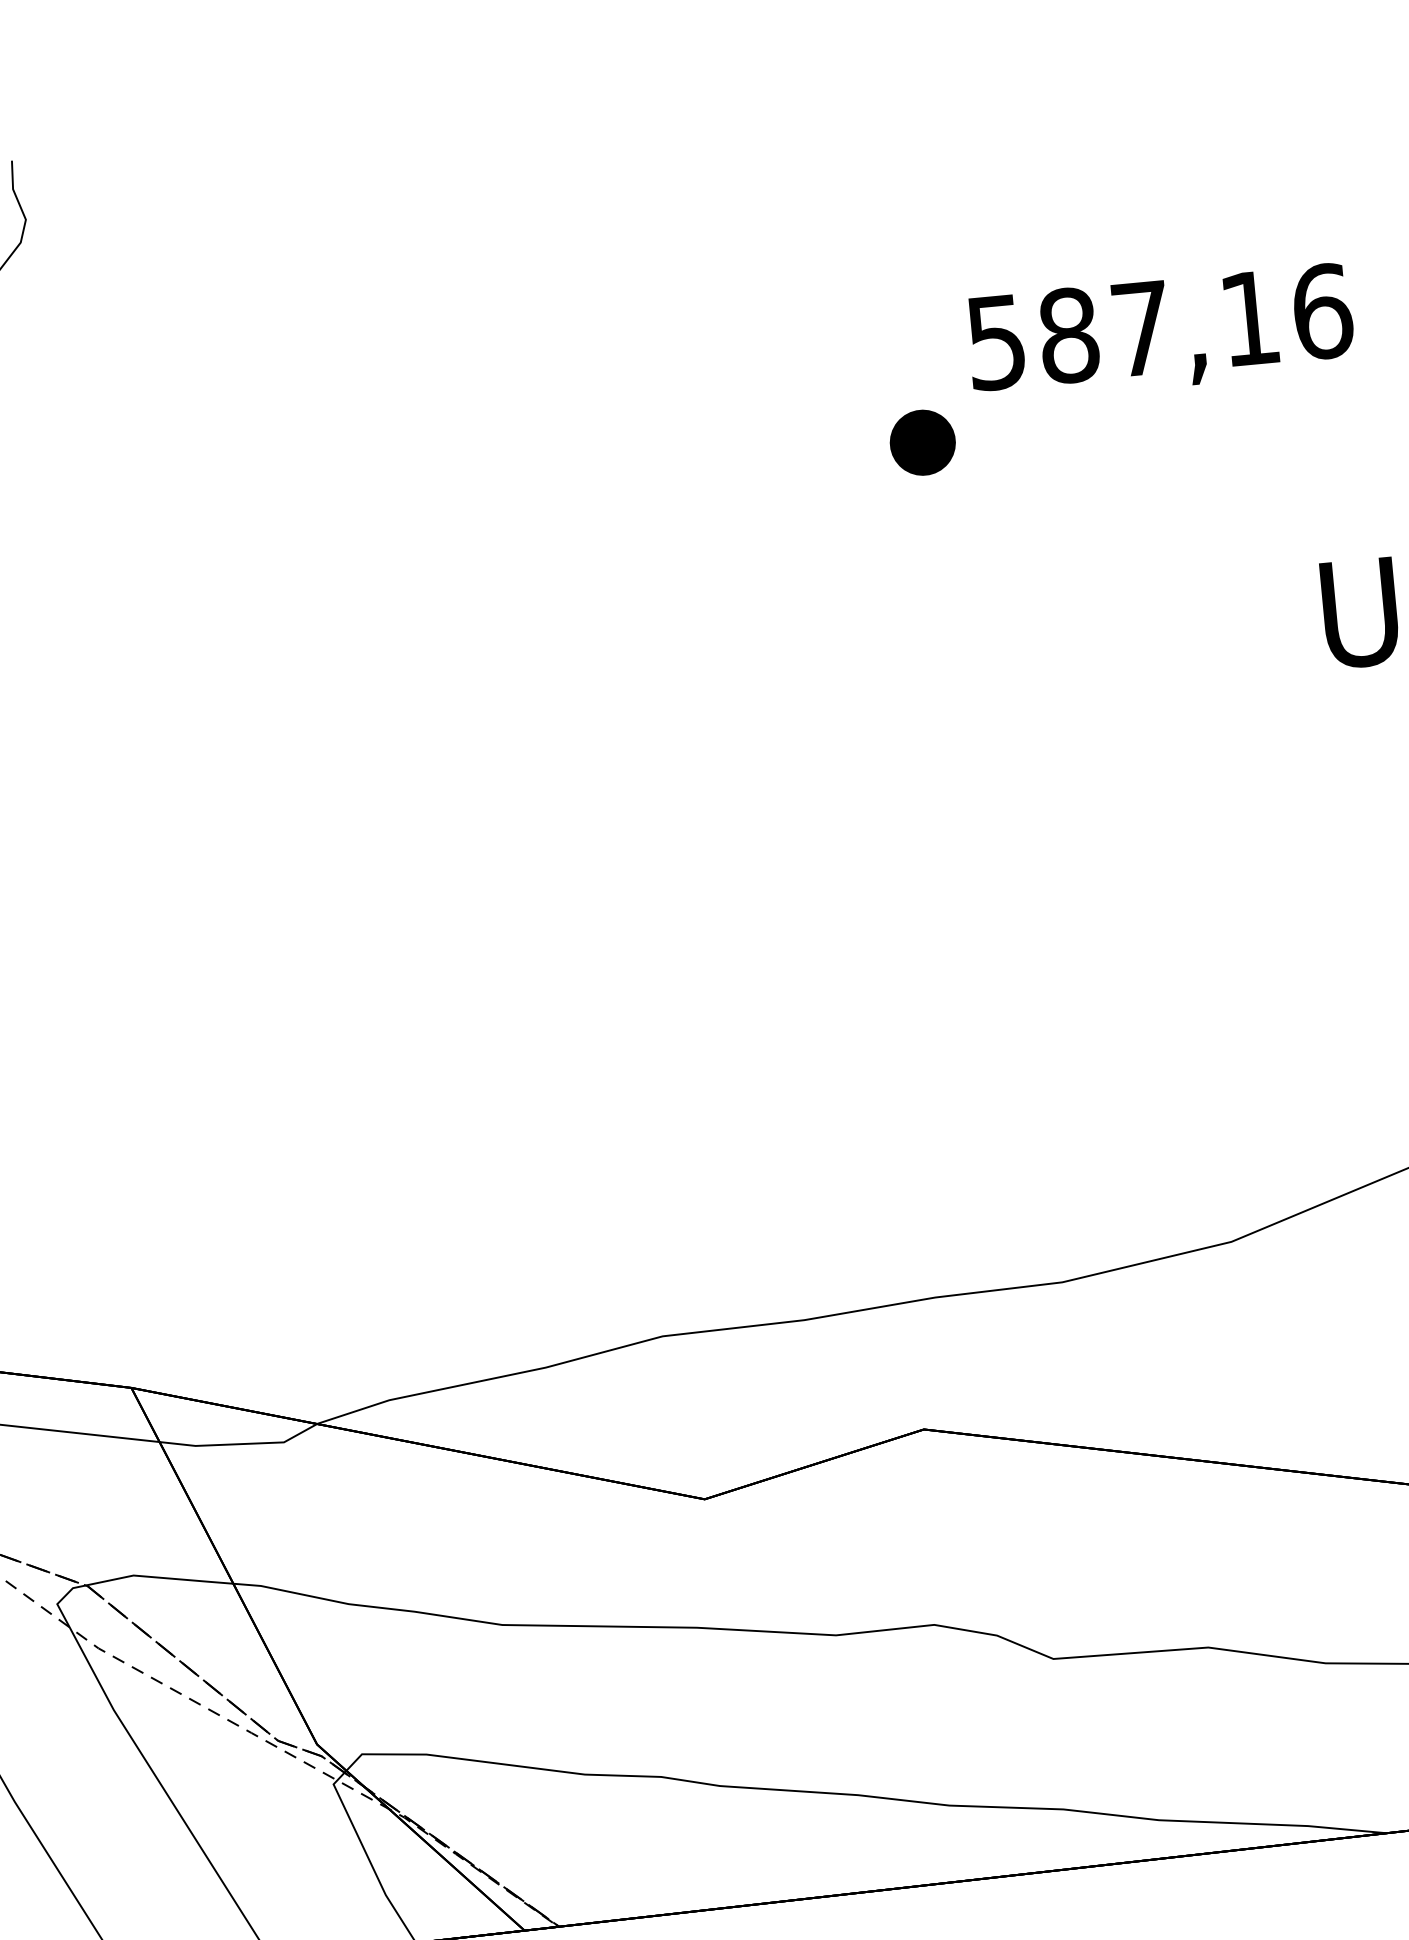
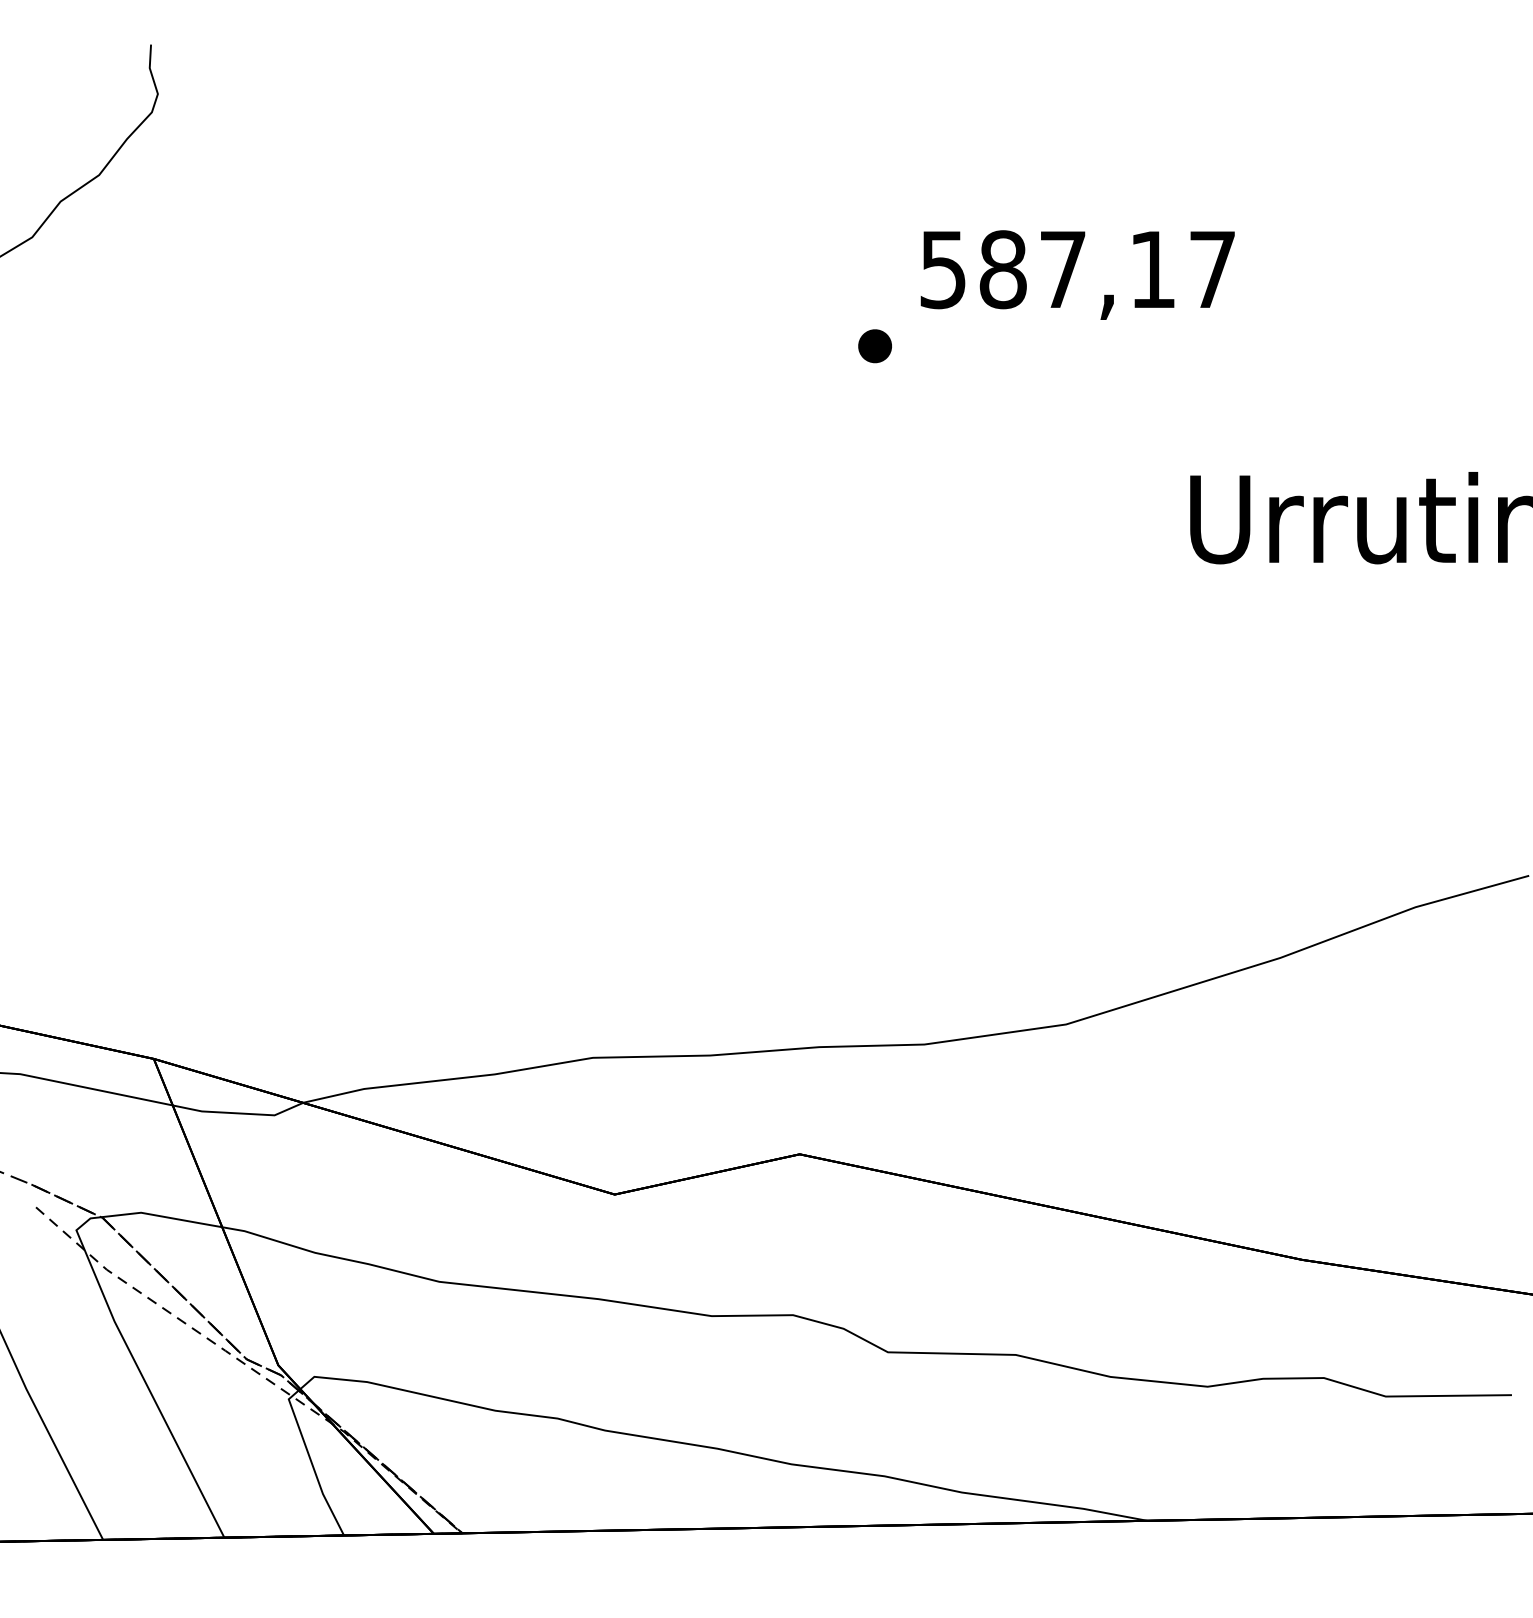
text: (1322, 311) -> (1212, 269), 587,16 -> 587,17
part: (922, 443) -> (874, 346), size x0.62

